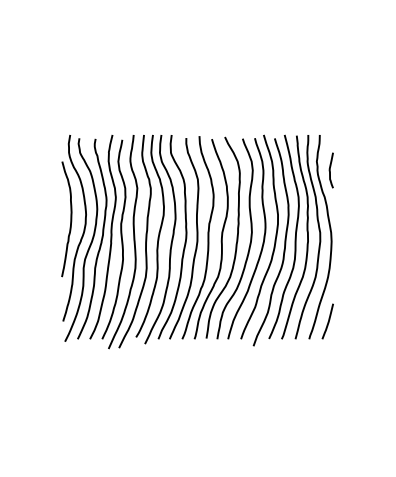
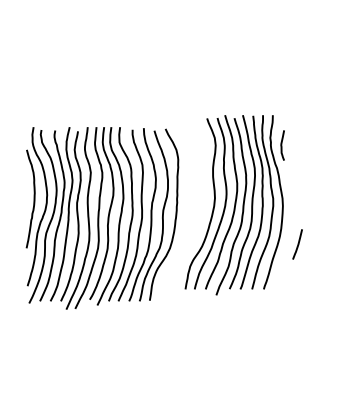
part: (150, 241) -> (102, 217), moved
curve: (327, 321) -> (297, 244), moved

